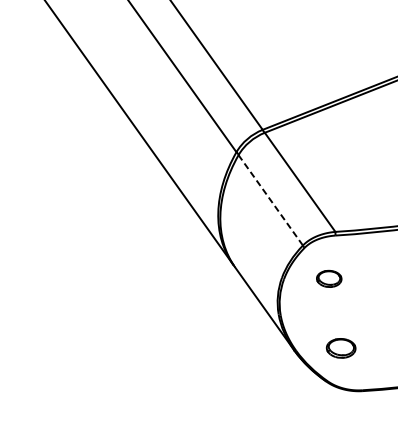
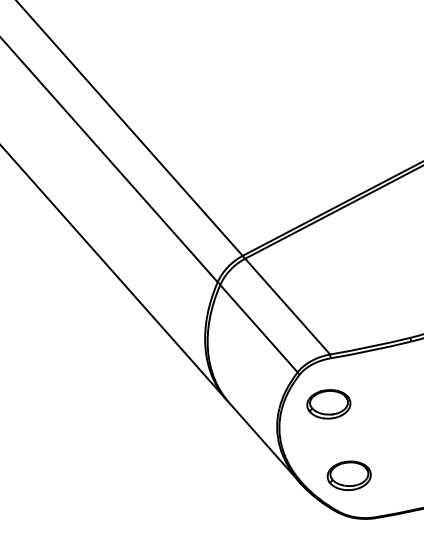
line: (270, 200) -> (258, 328), dashed -> solid
part: (328, 278) -> (328, 404), size x1.67
part: (340, 348) -> (348, 475), size x1.43

